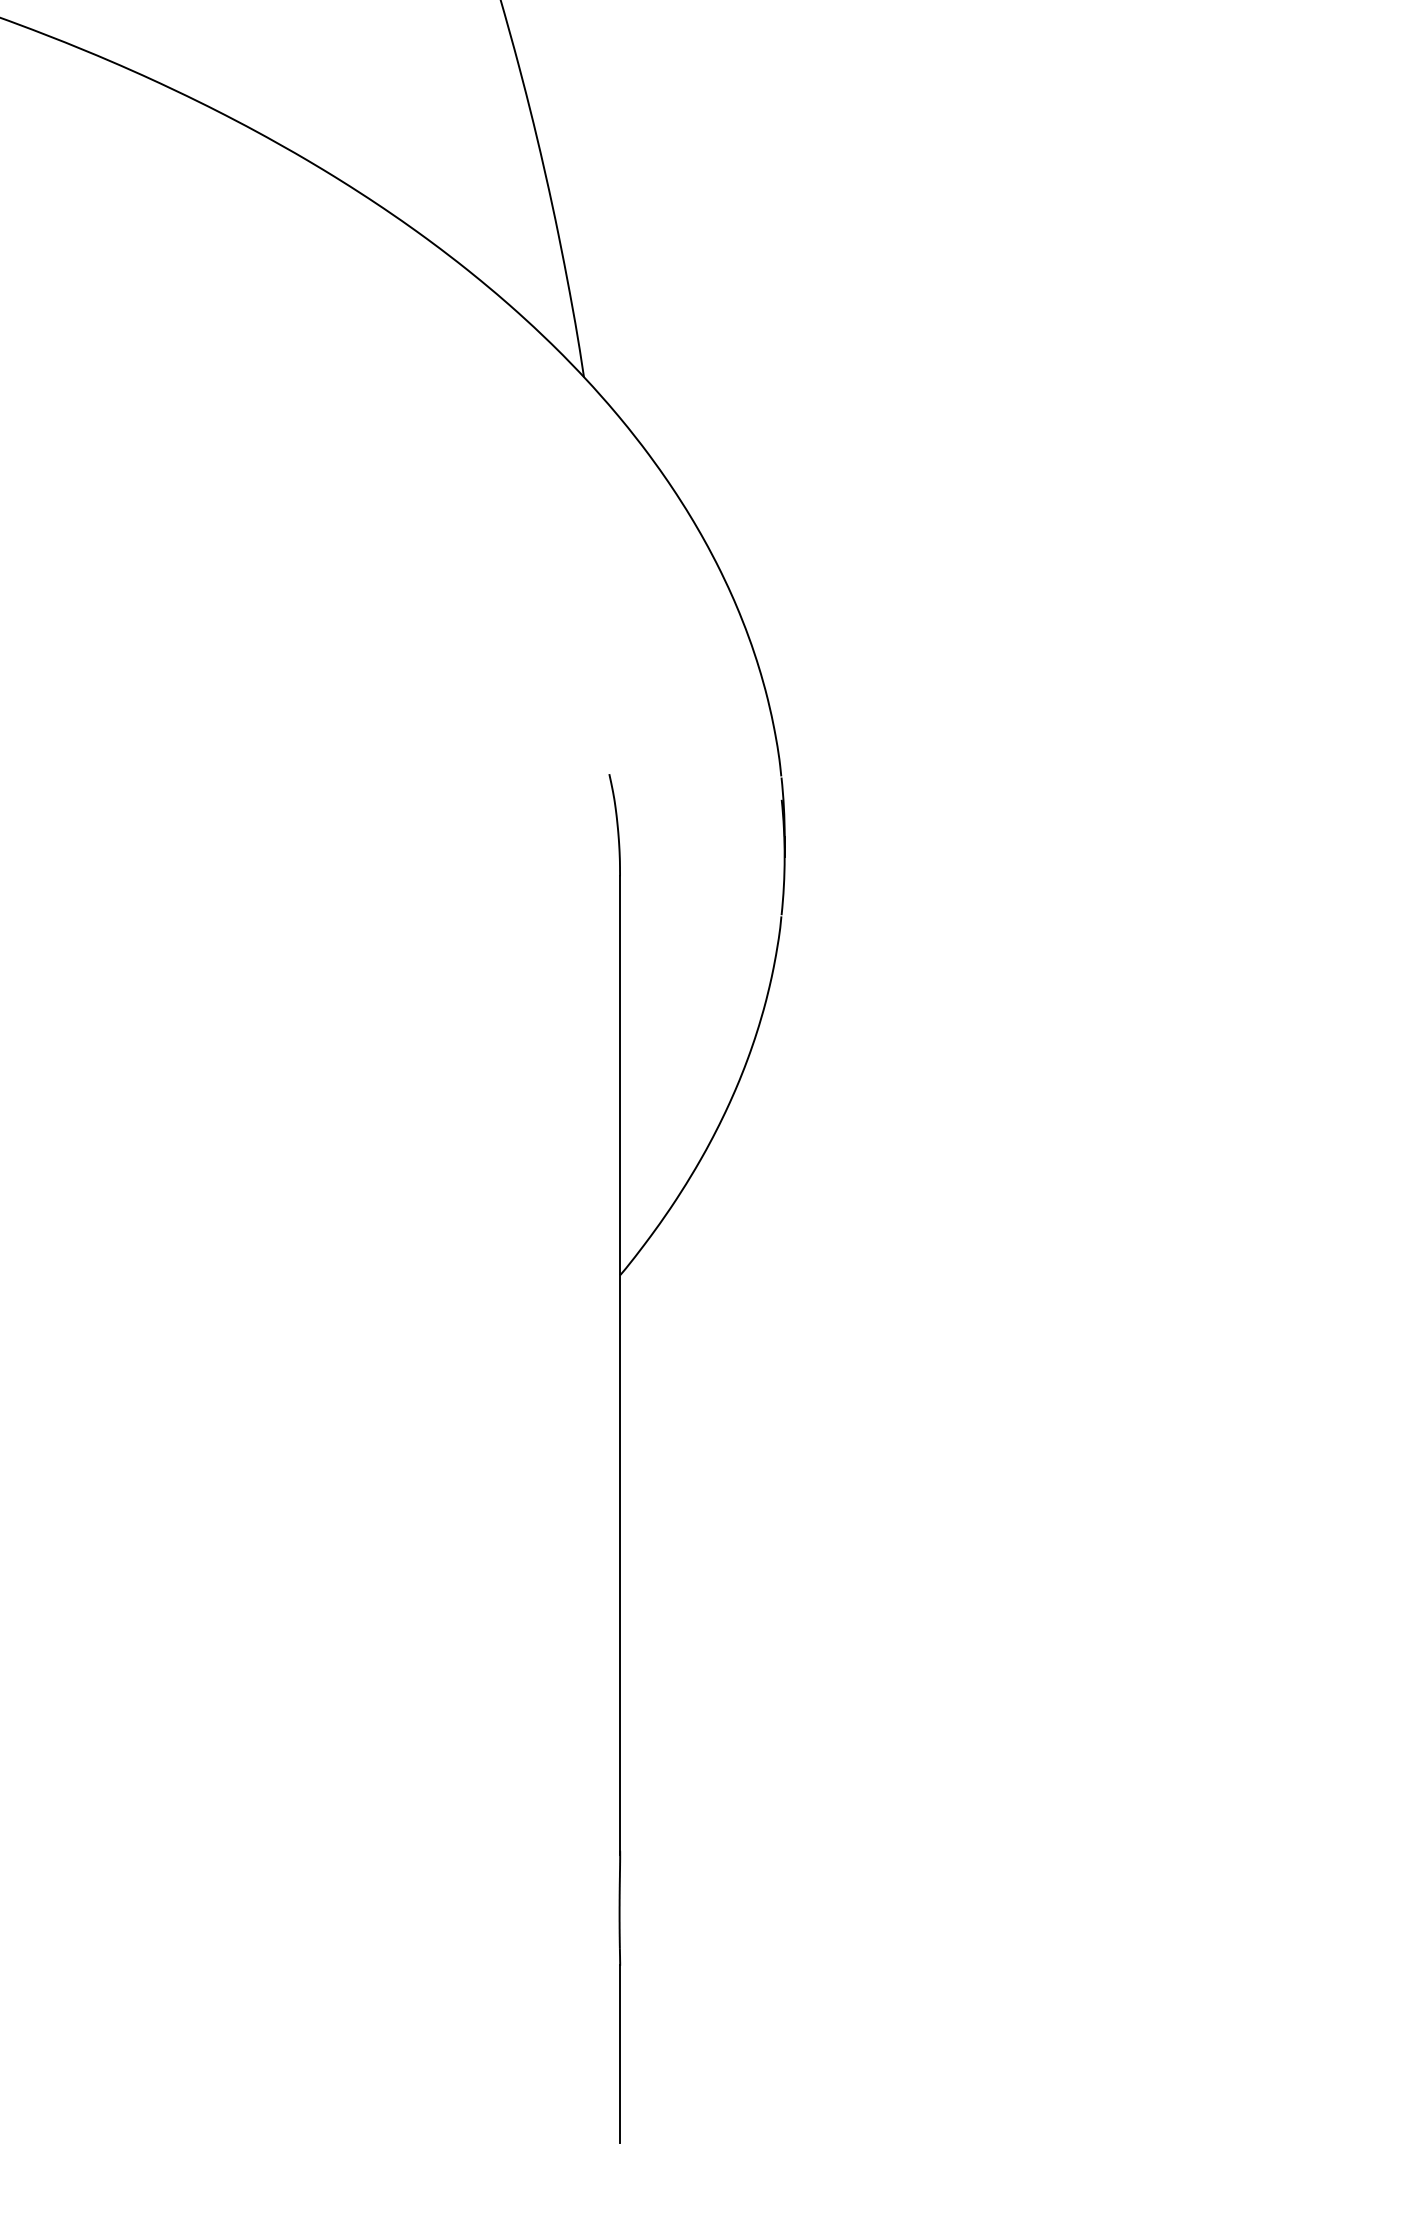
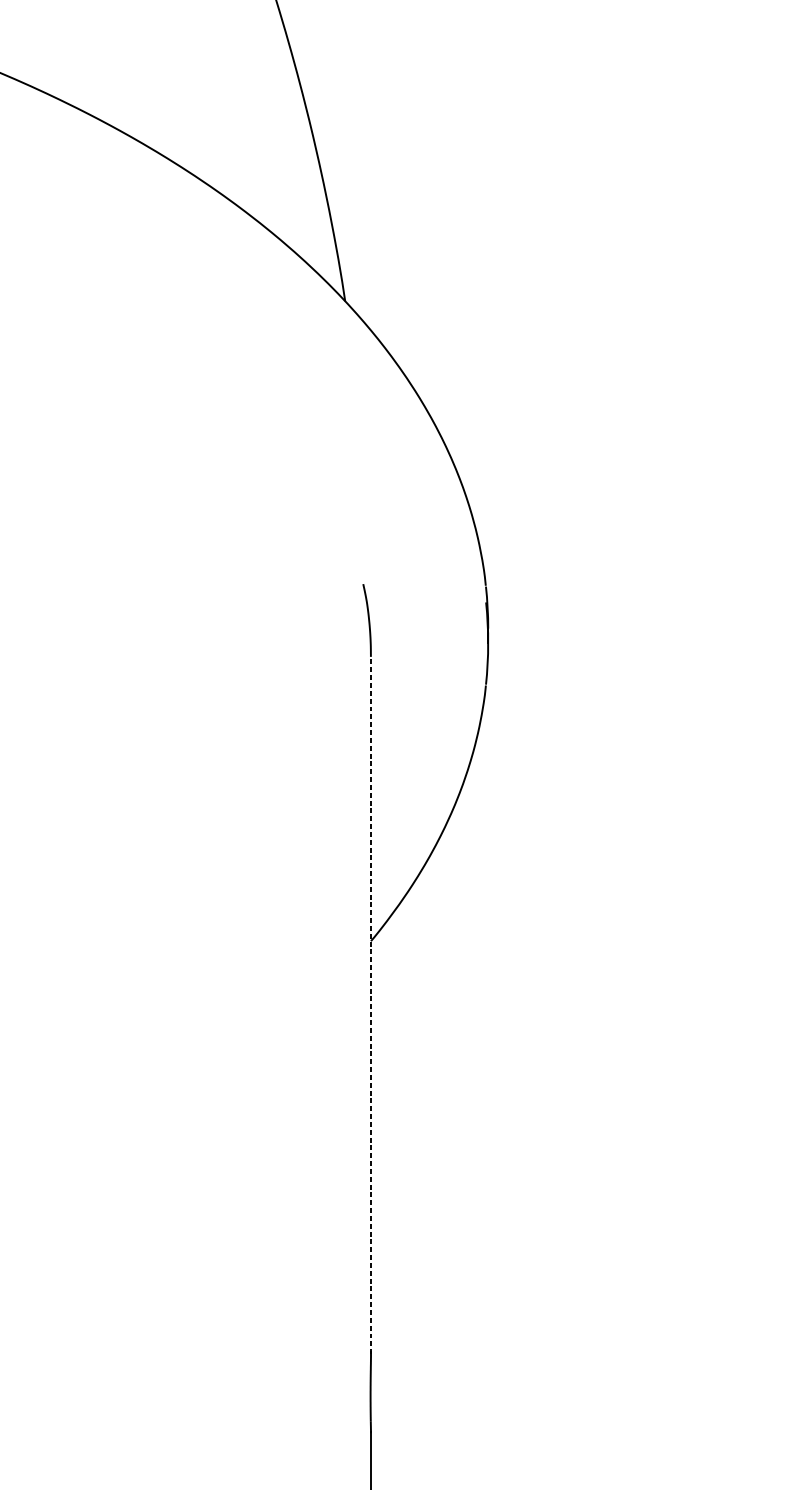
line: (620, 1364) -> (371, 1004), solid -> dashed

